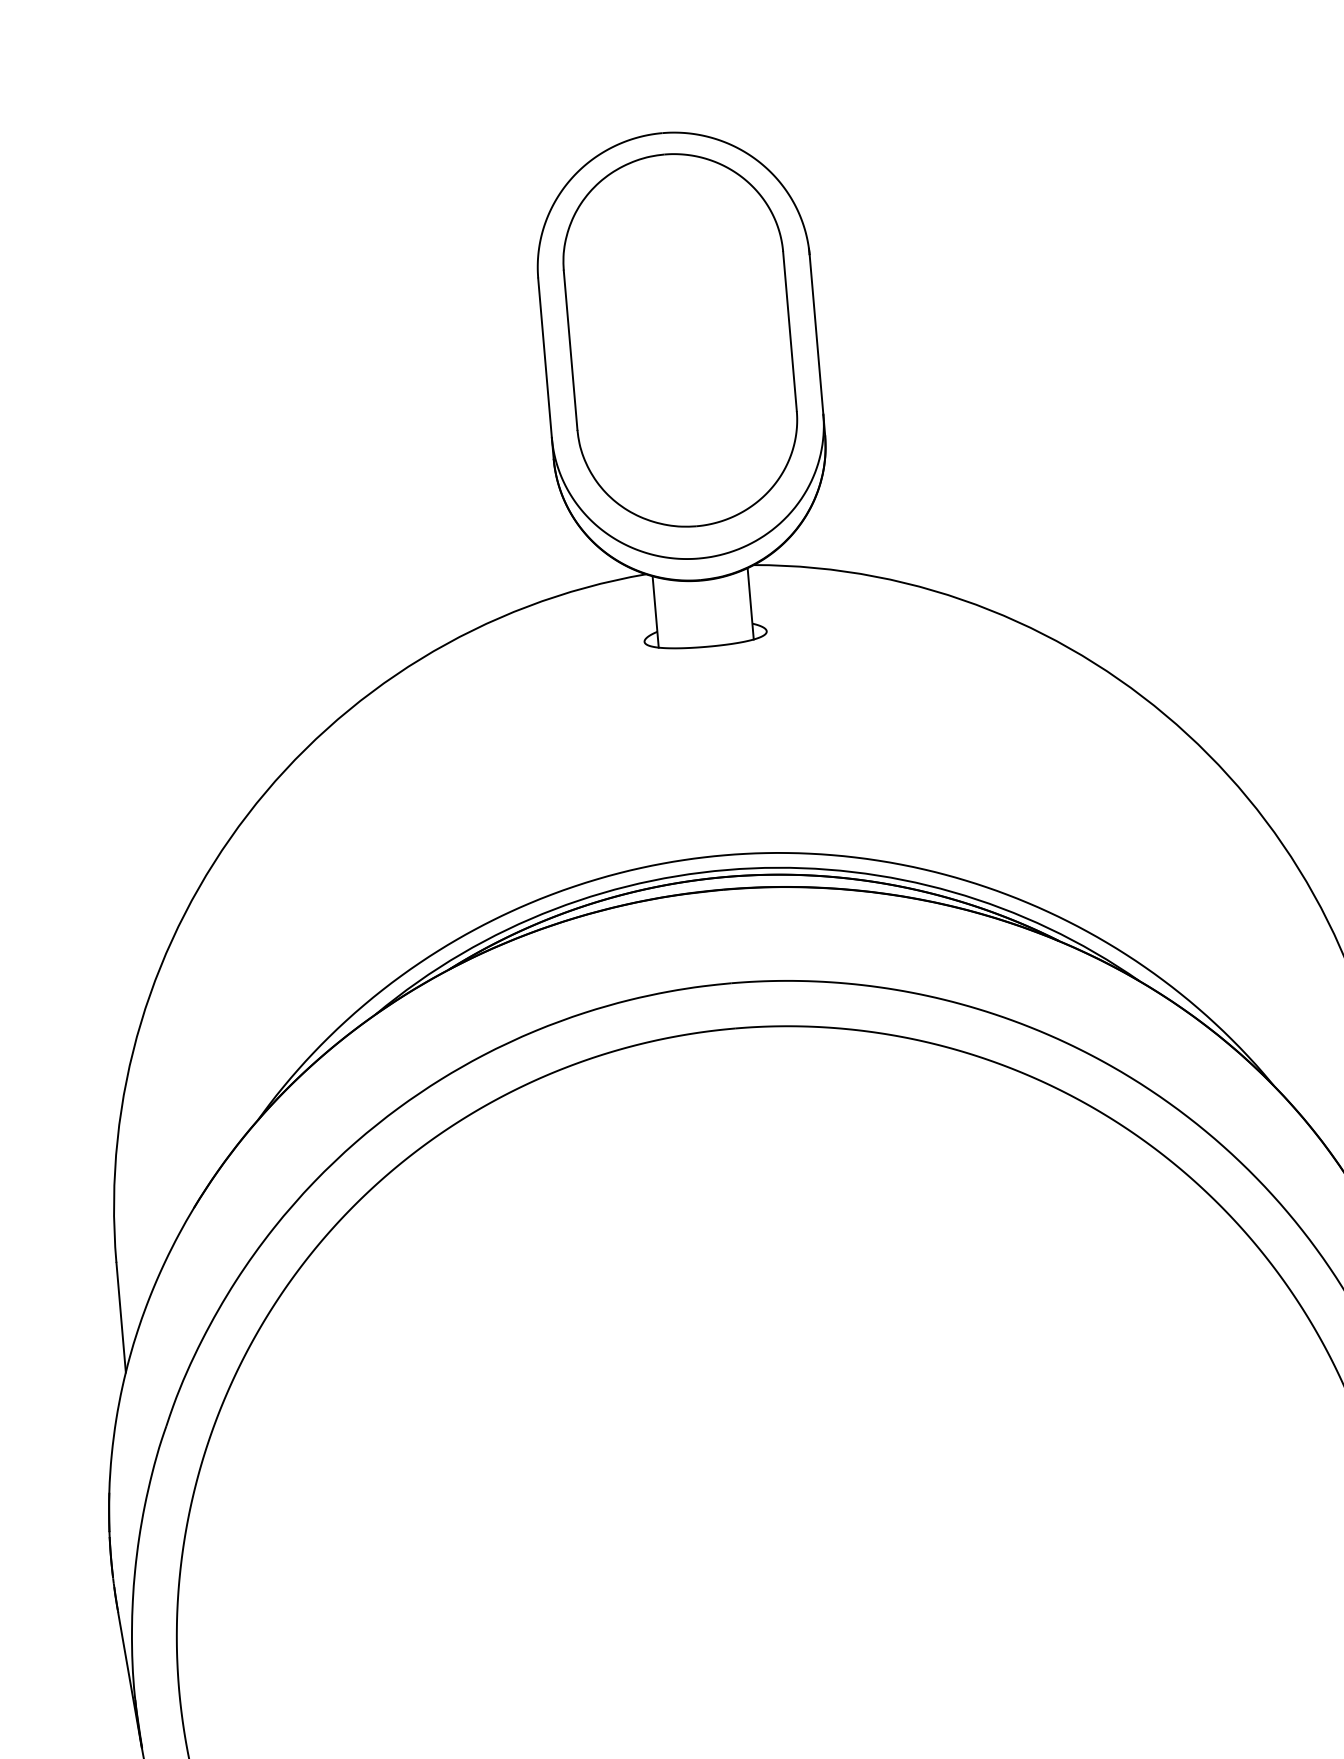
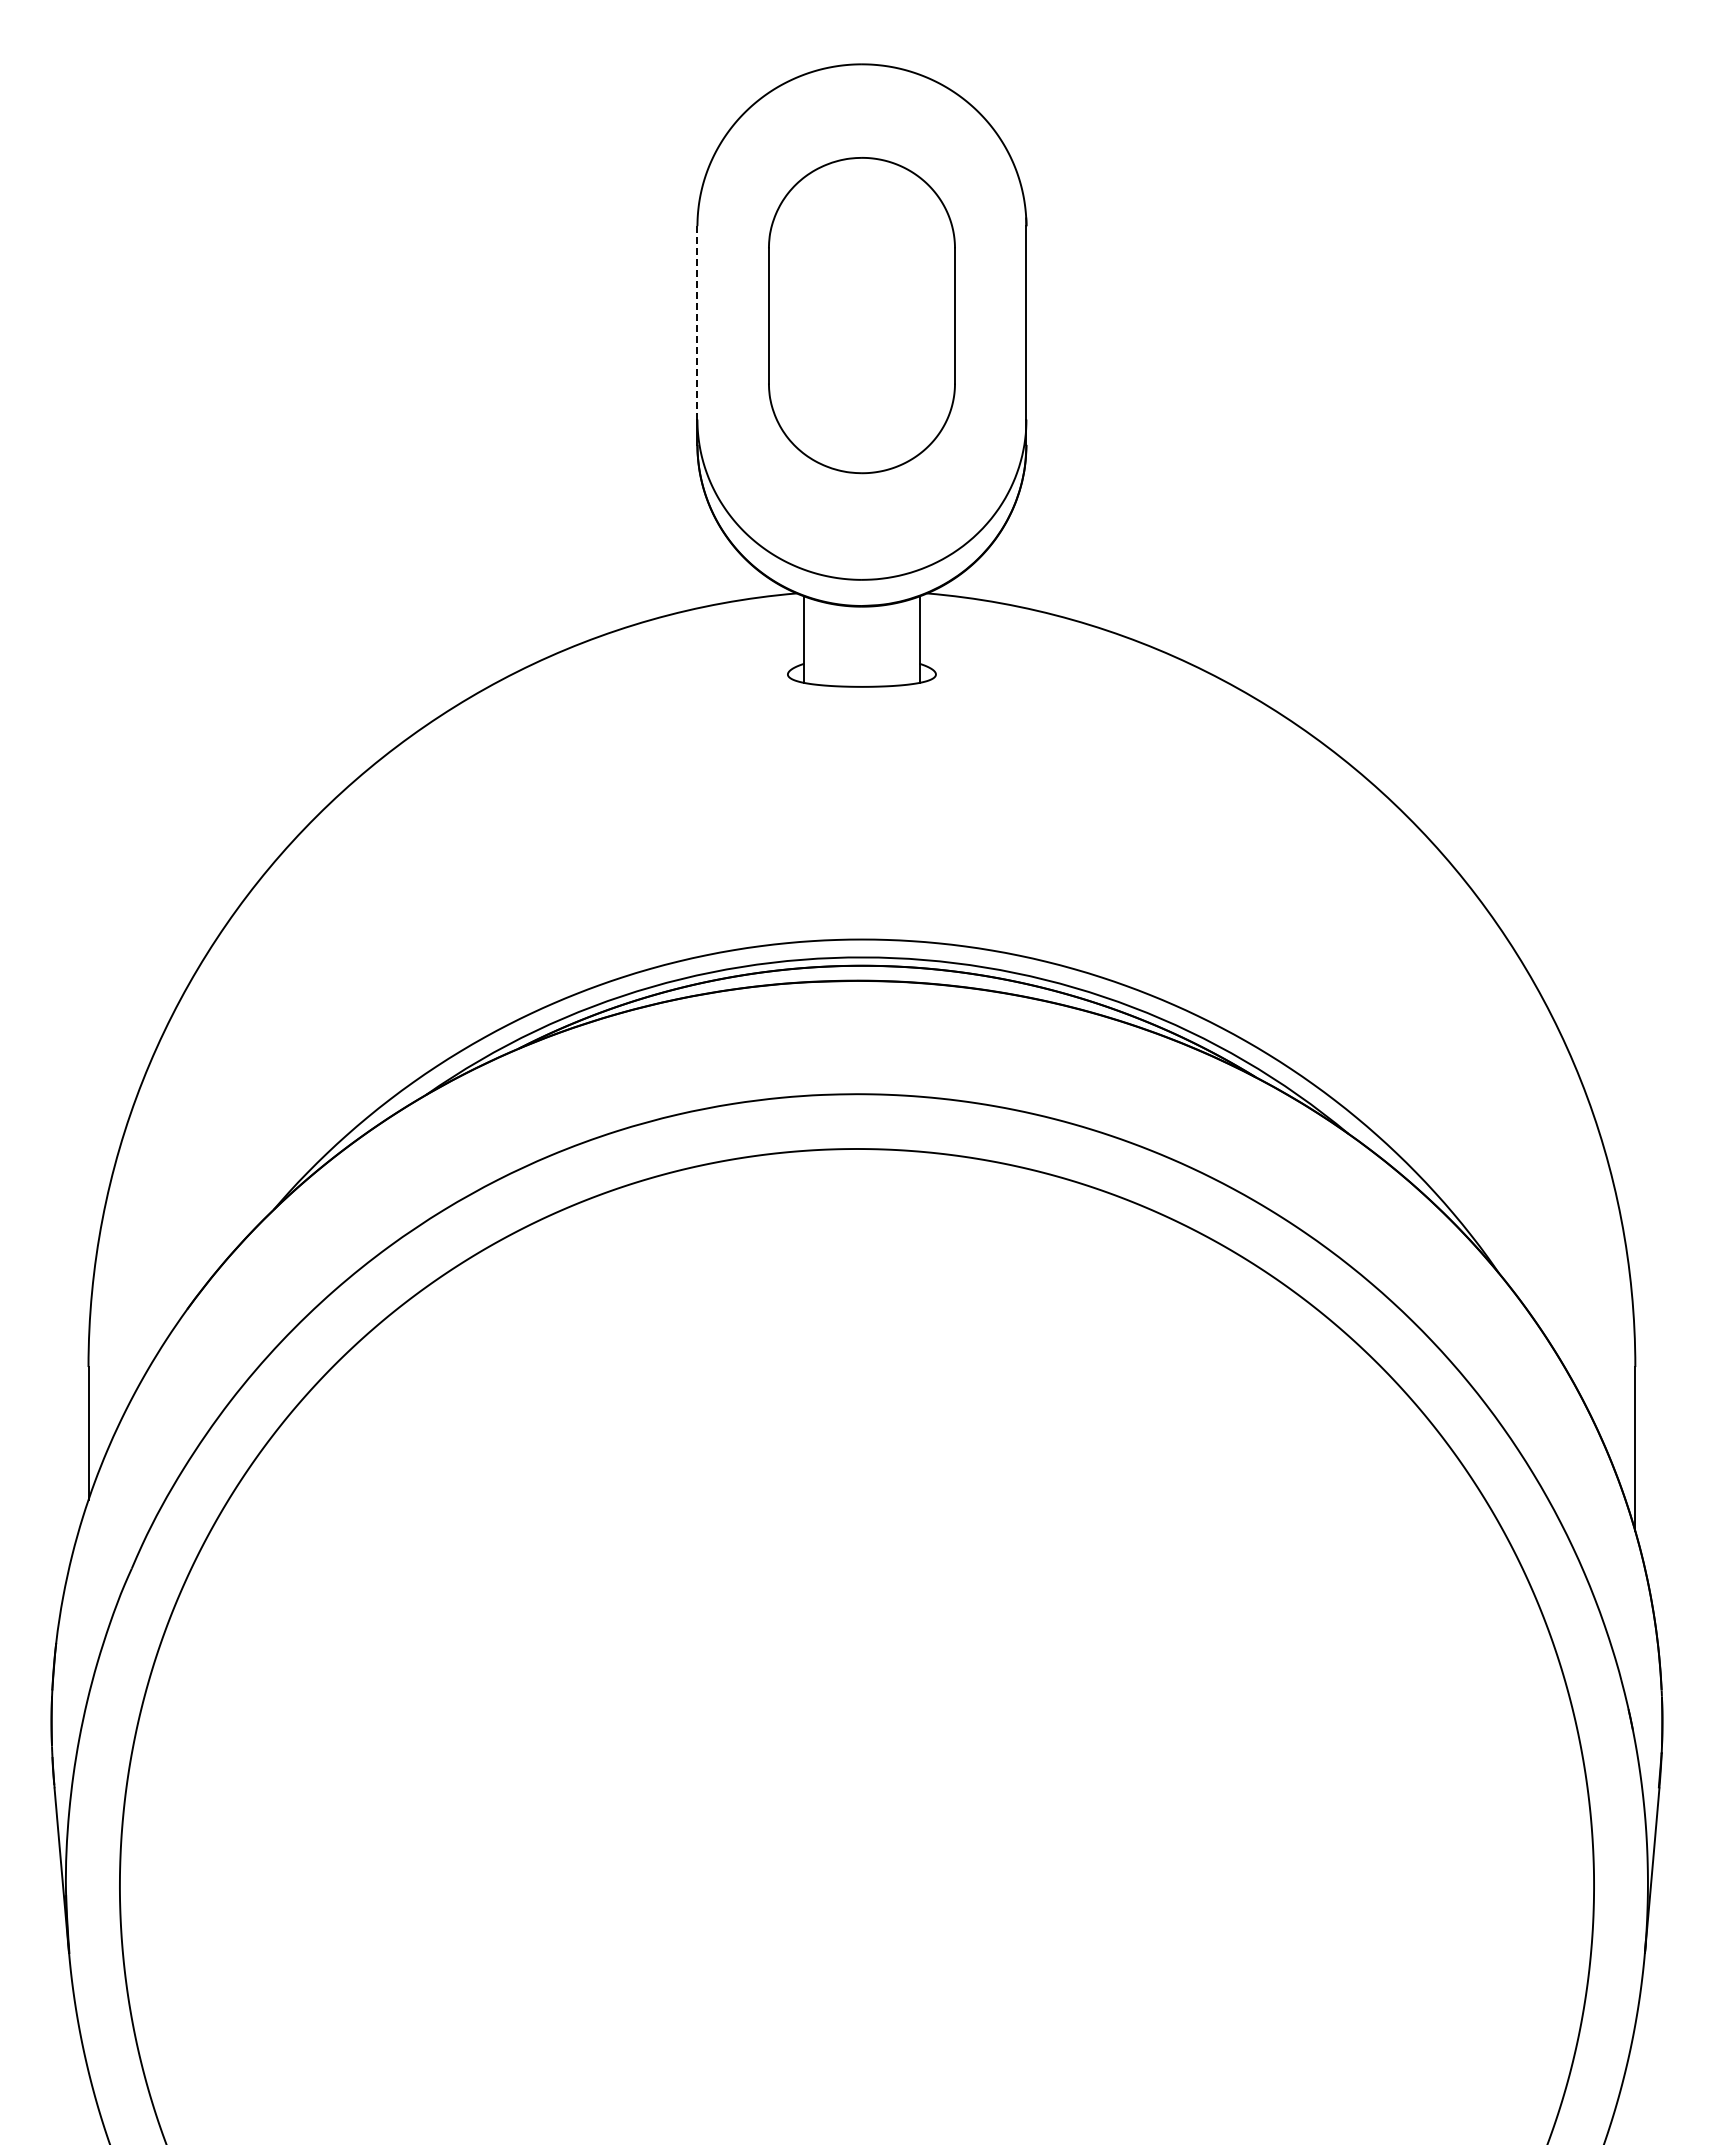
part: (679, 340) -> (861, 315), size x0.7
line: (545, 357) -> (697, 322), solid -> dashed

